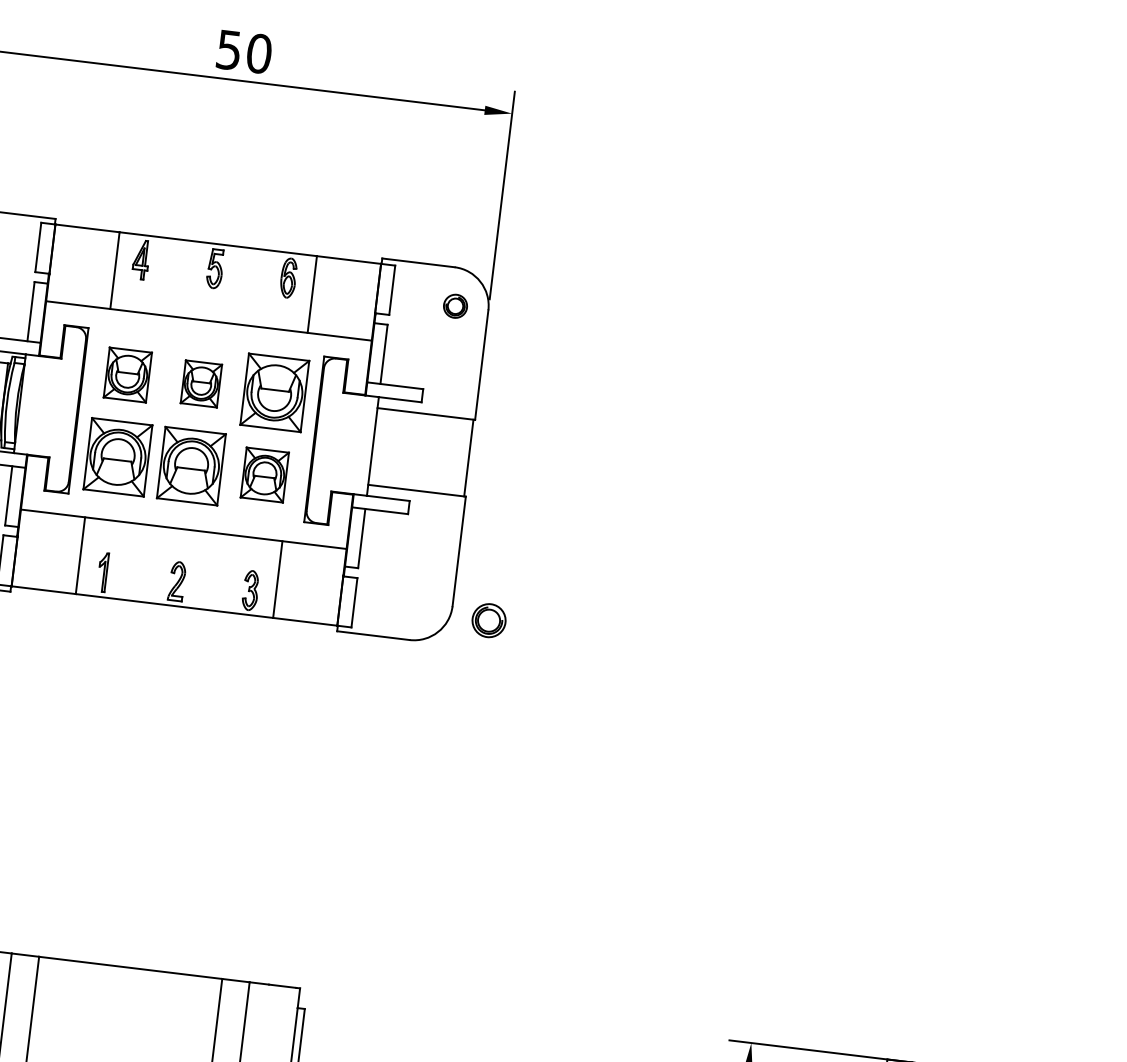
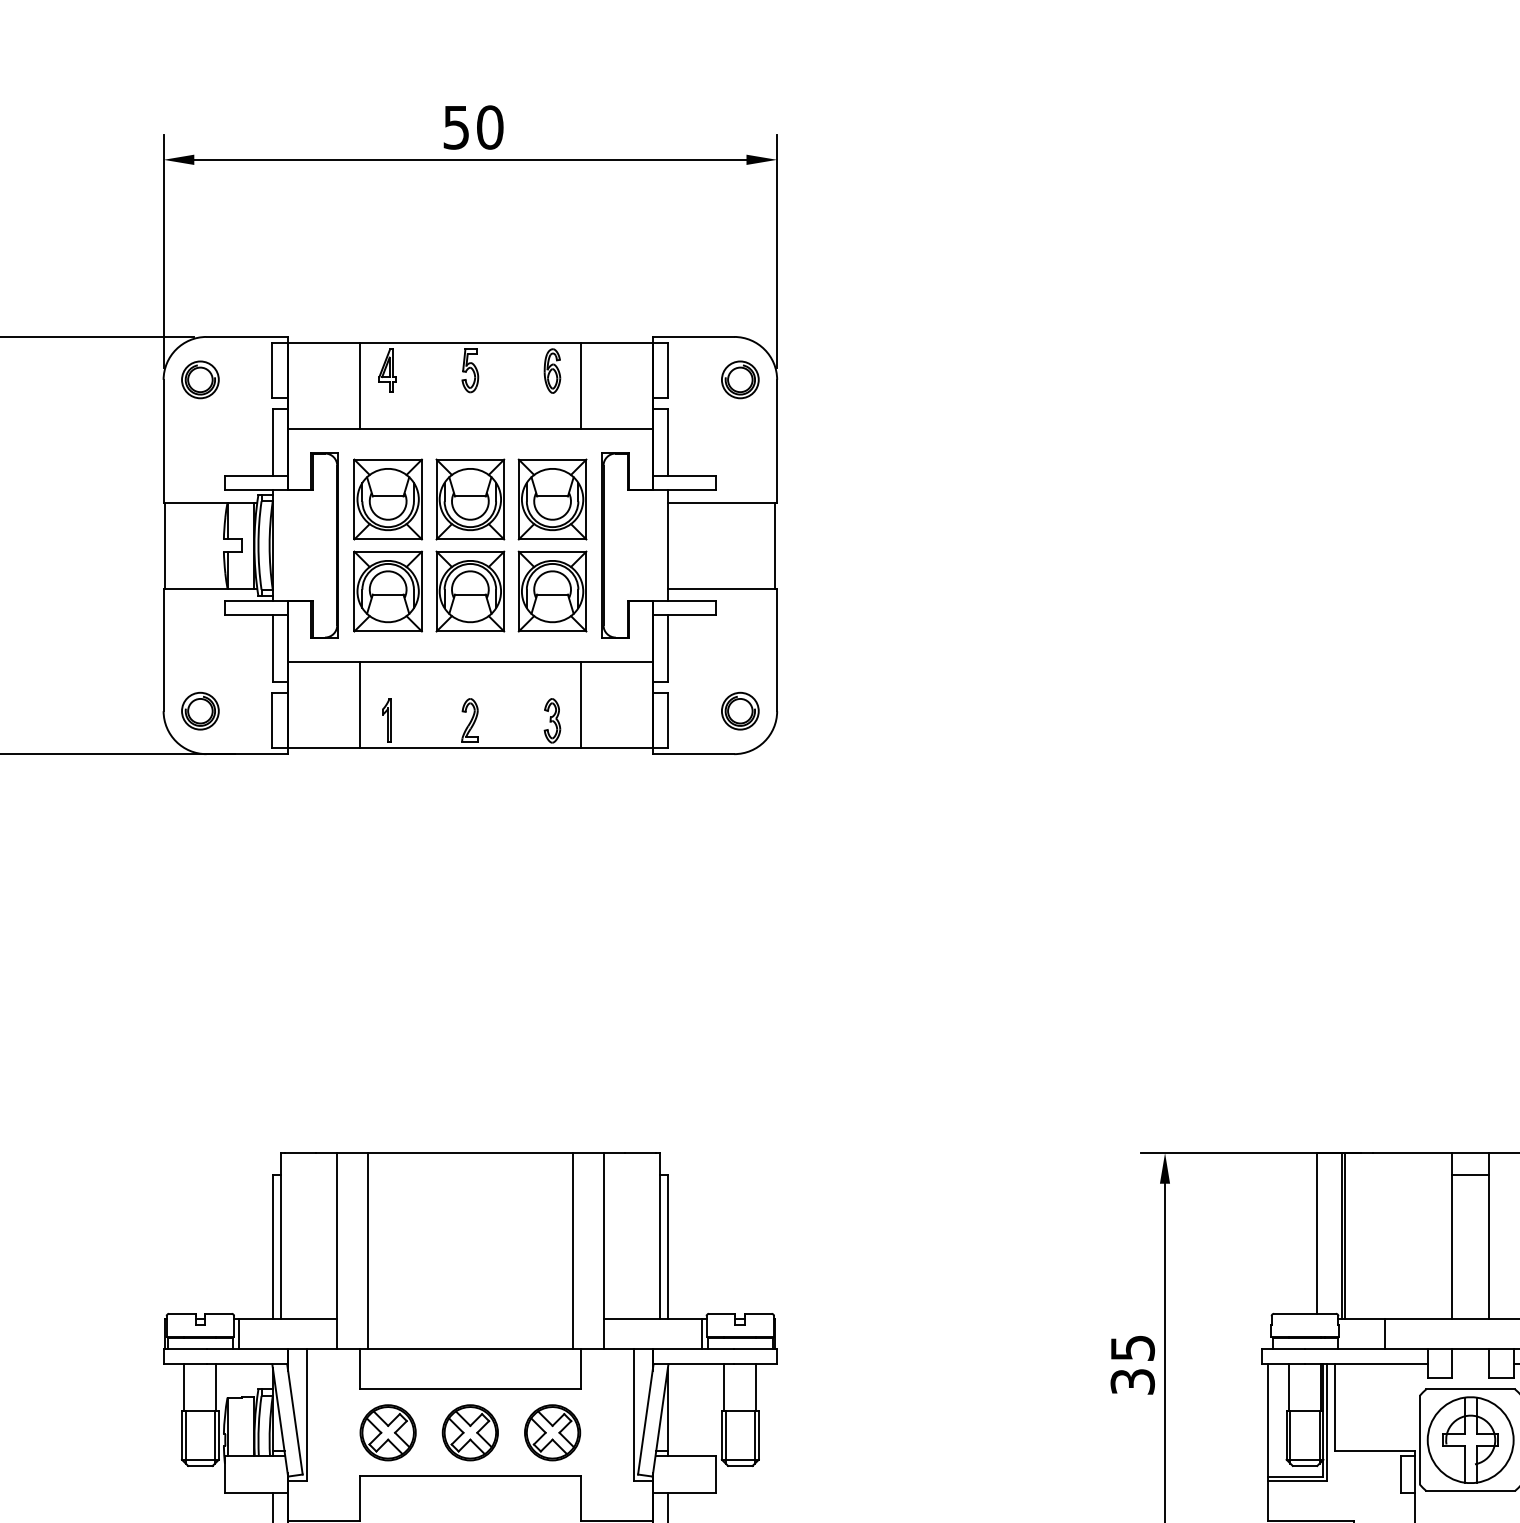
part: (455, 305) -> (740, 379), size x1.43
part: (127, 375) -> (387, 499), size x1.43
part: (201, 383) -> (470, 499), size x1.67
part: (264, 475) -> (552, 591), size x1.43
part: (489, 620) -> (740, 710), moved

